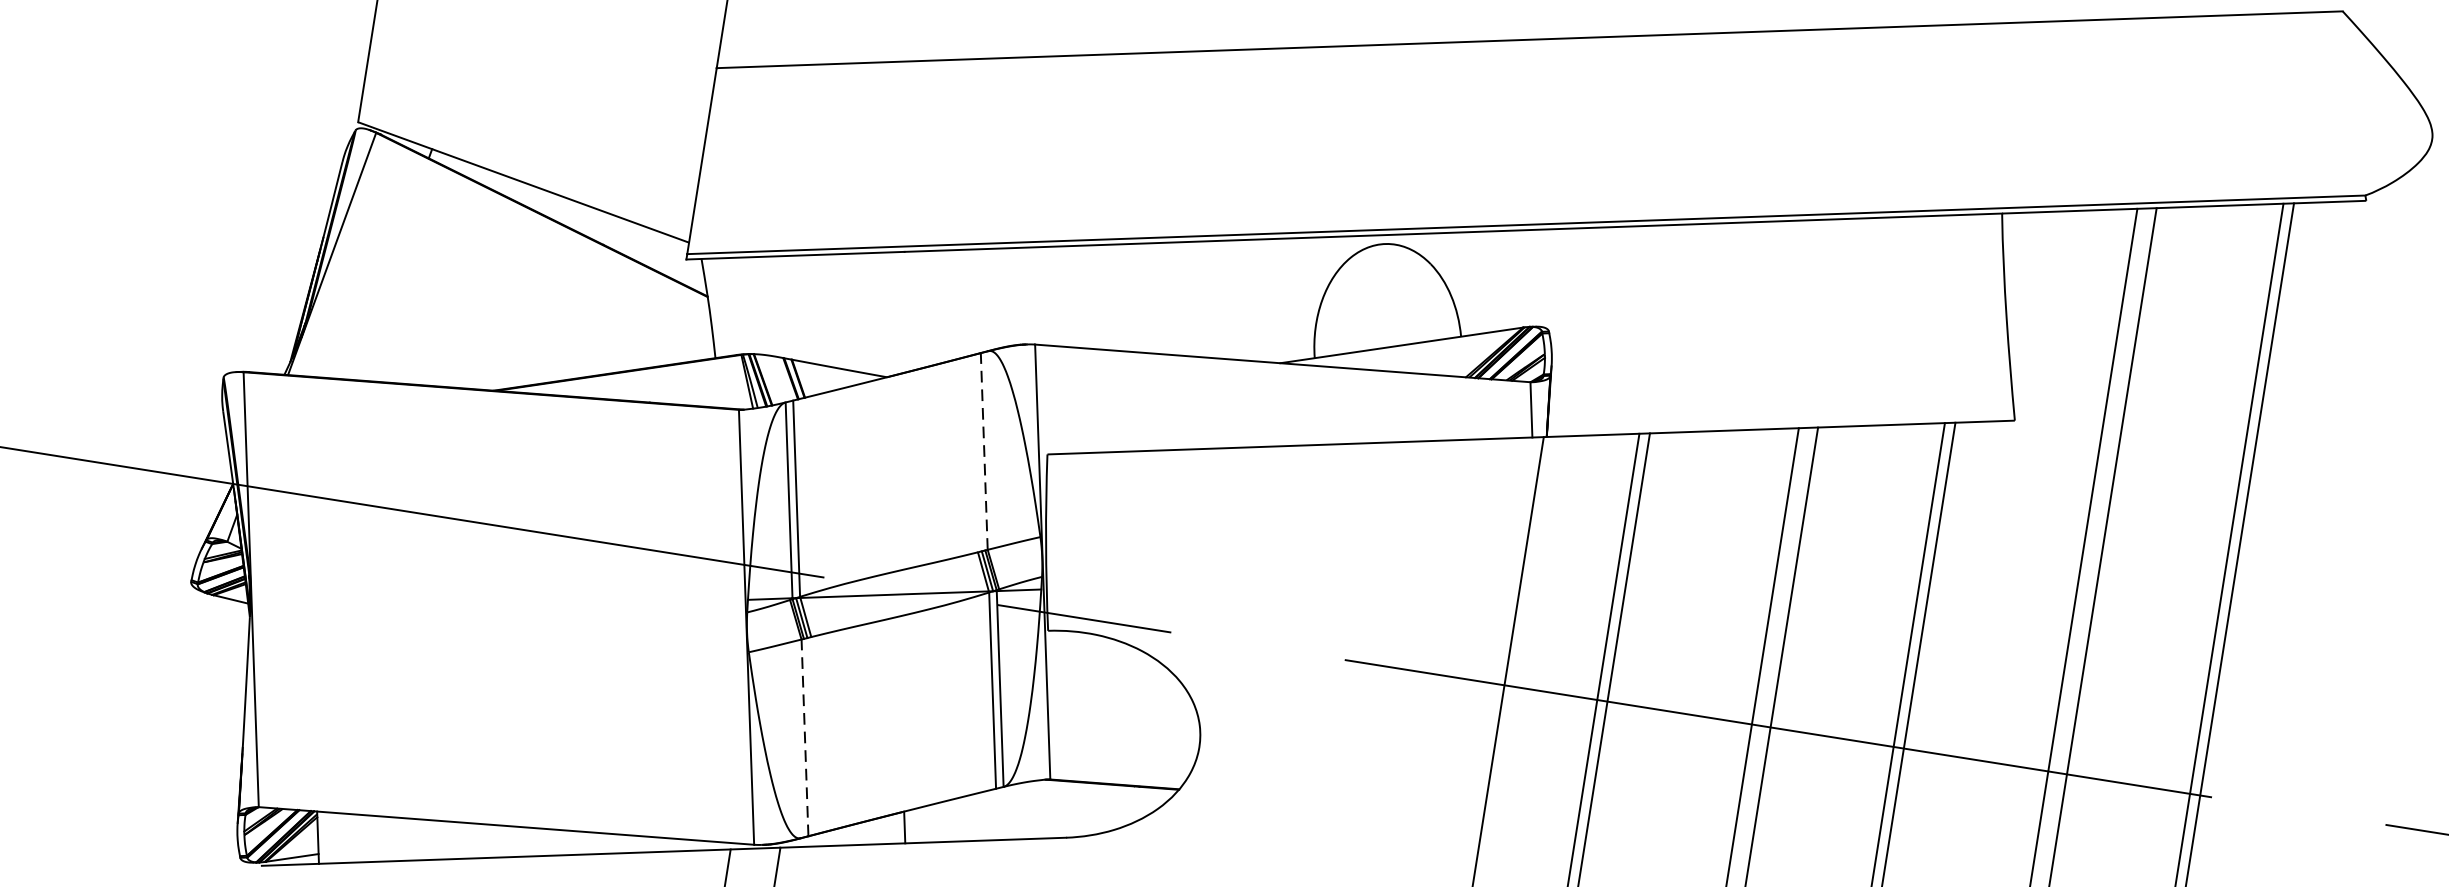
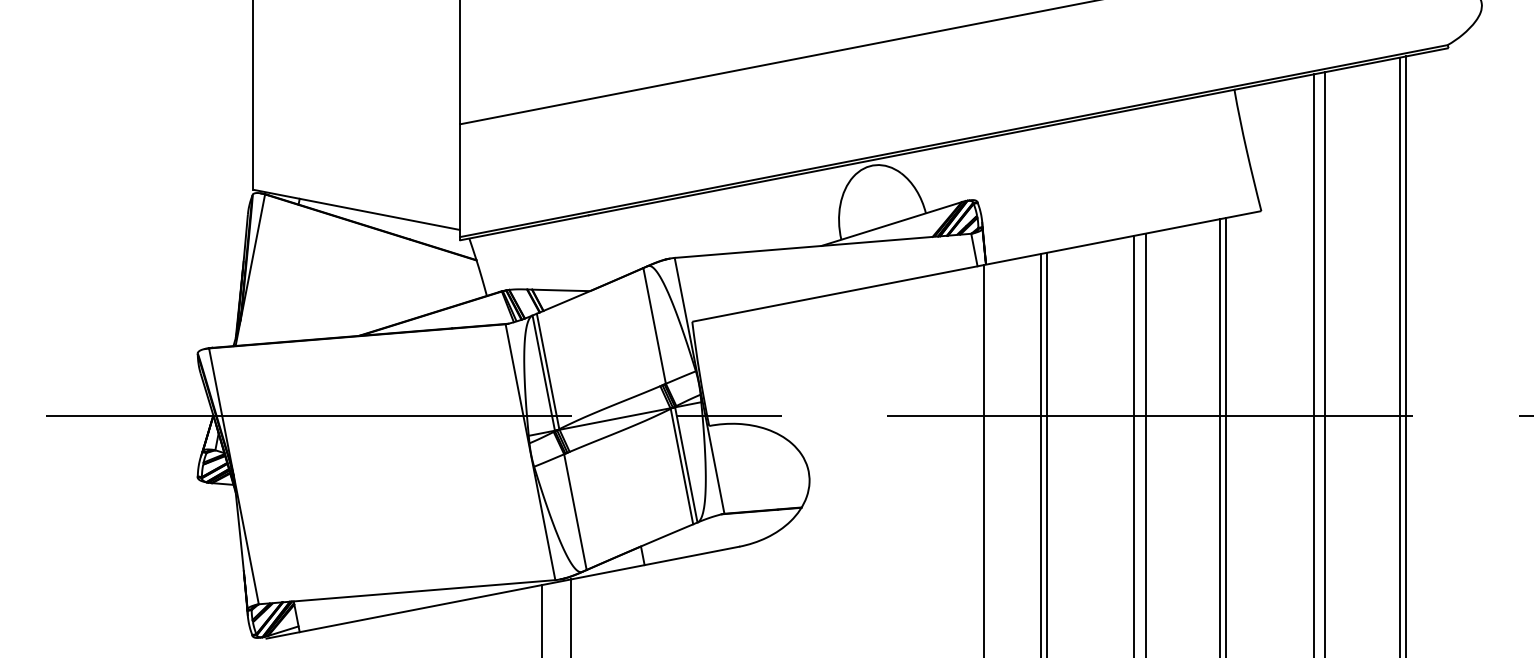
line: (984, 450) -> (654, 325), dashed -> solid
line: (805, 738) -> (575, 512), dashed -> solid

